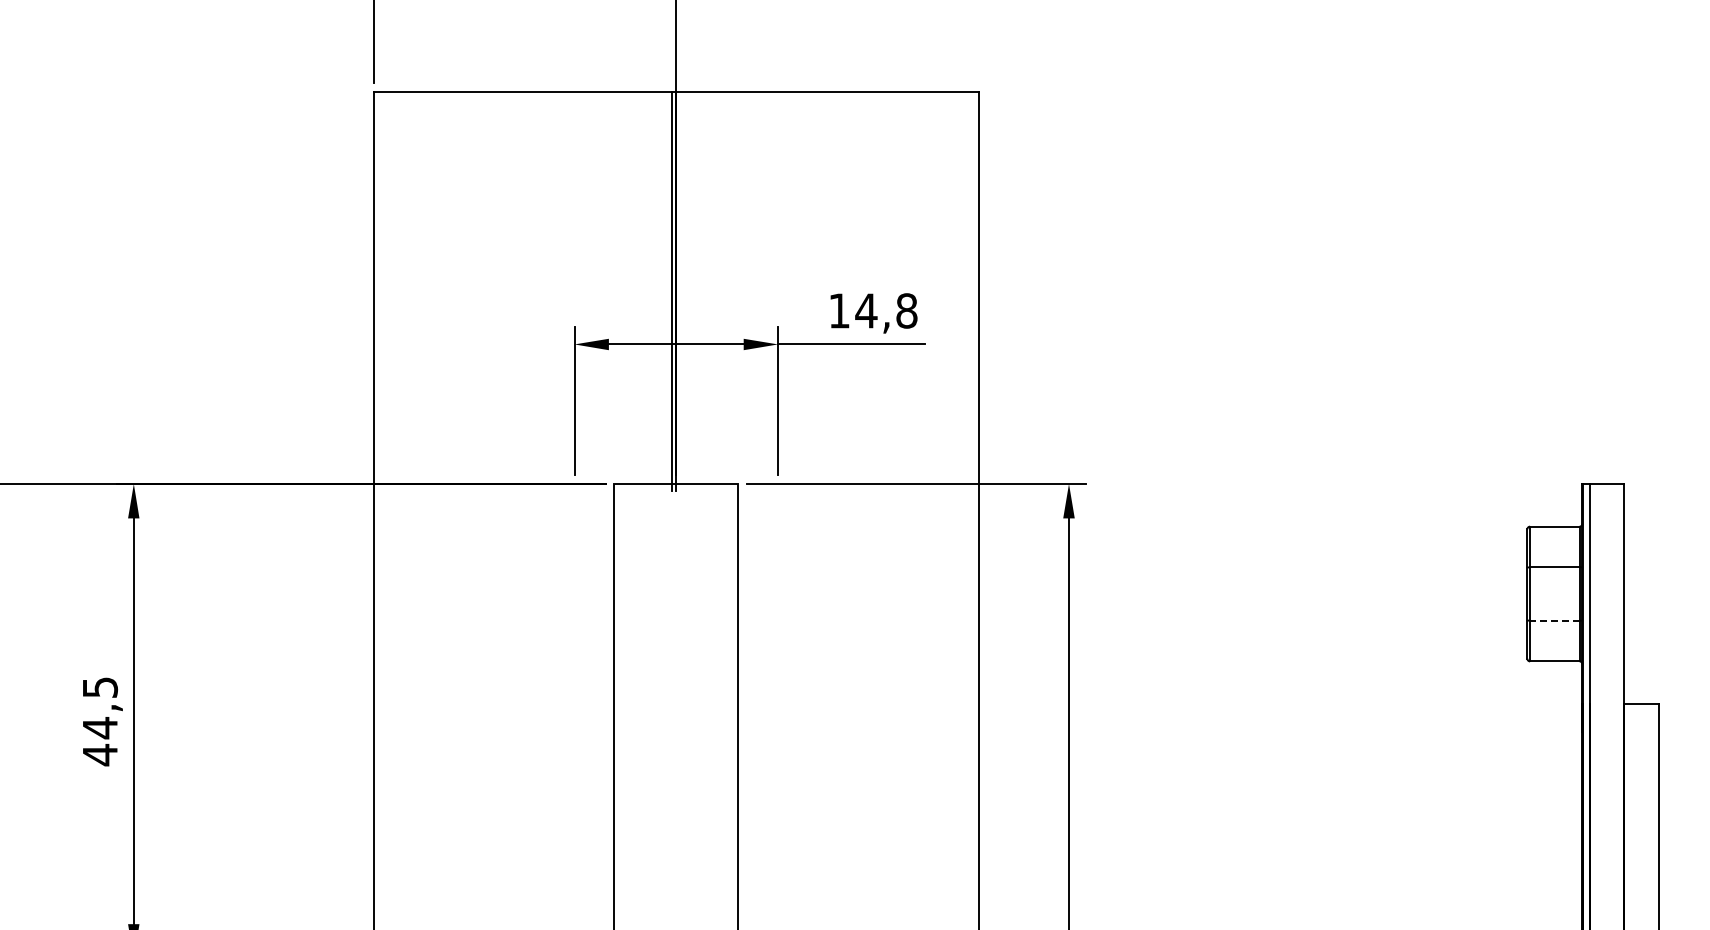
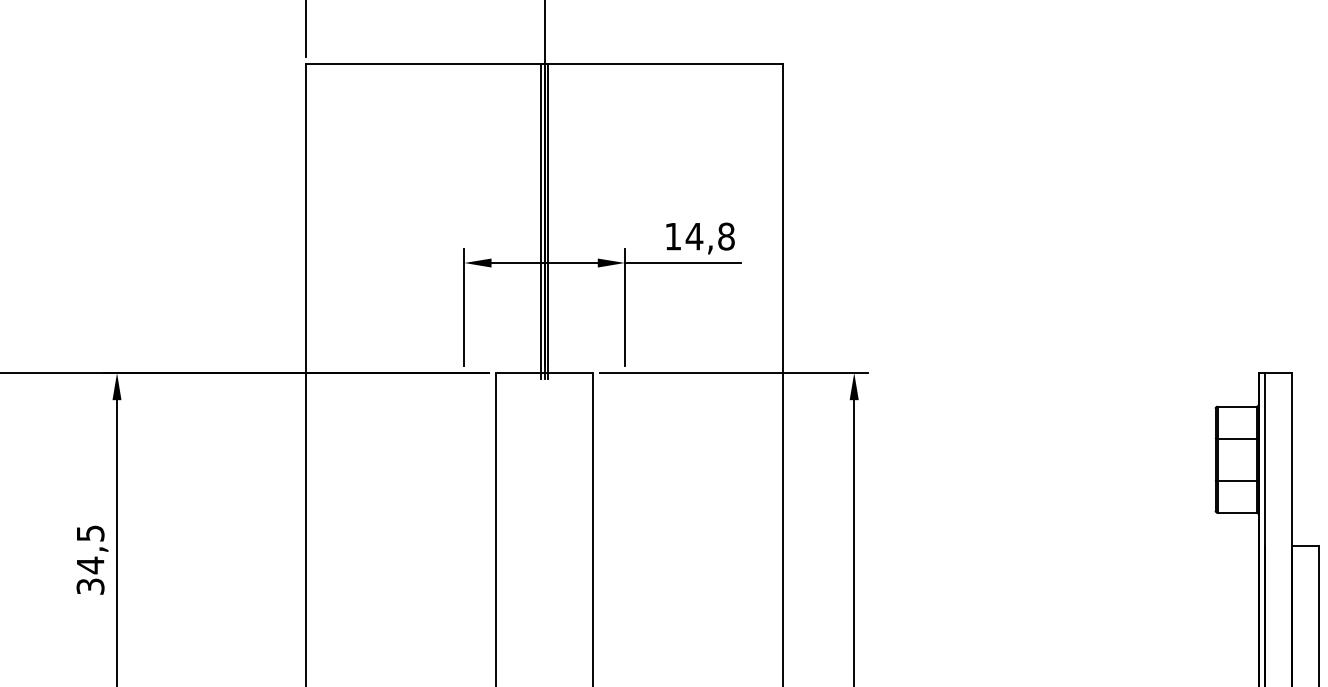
line: (680, 291) -> (547, 221), added
line: (1554, 620) -> (1236, 480), dashed -> solid
text: (99, 754) -> (89, 586), 44,5 -> 34,5

